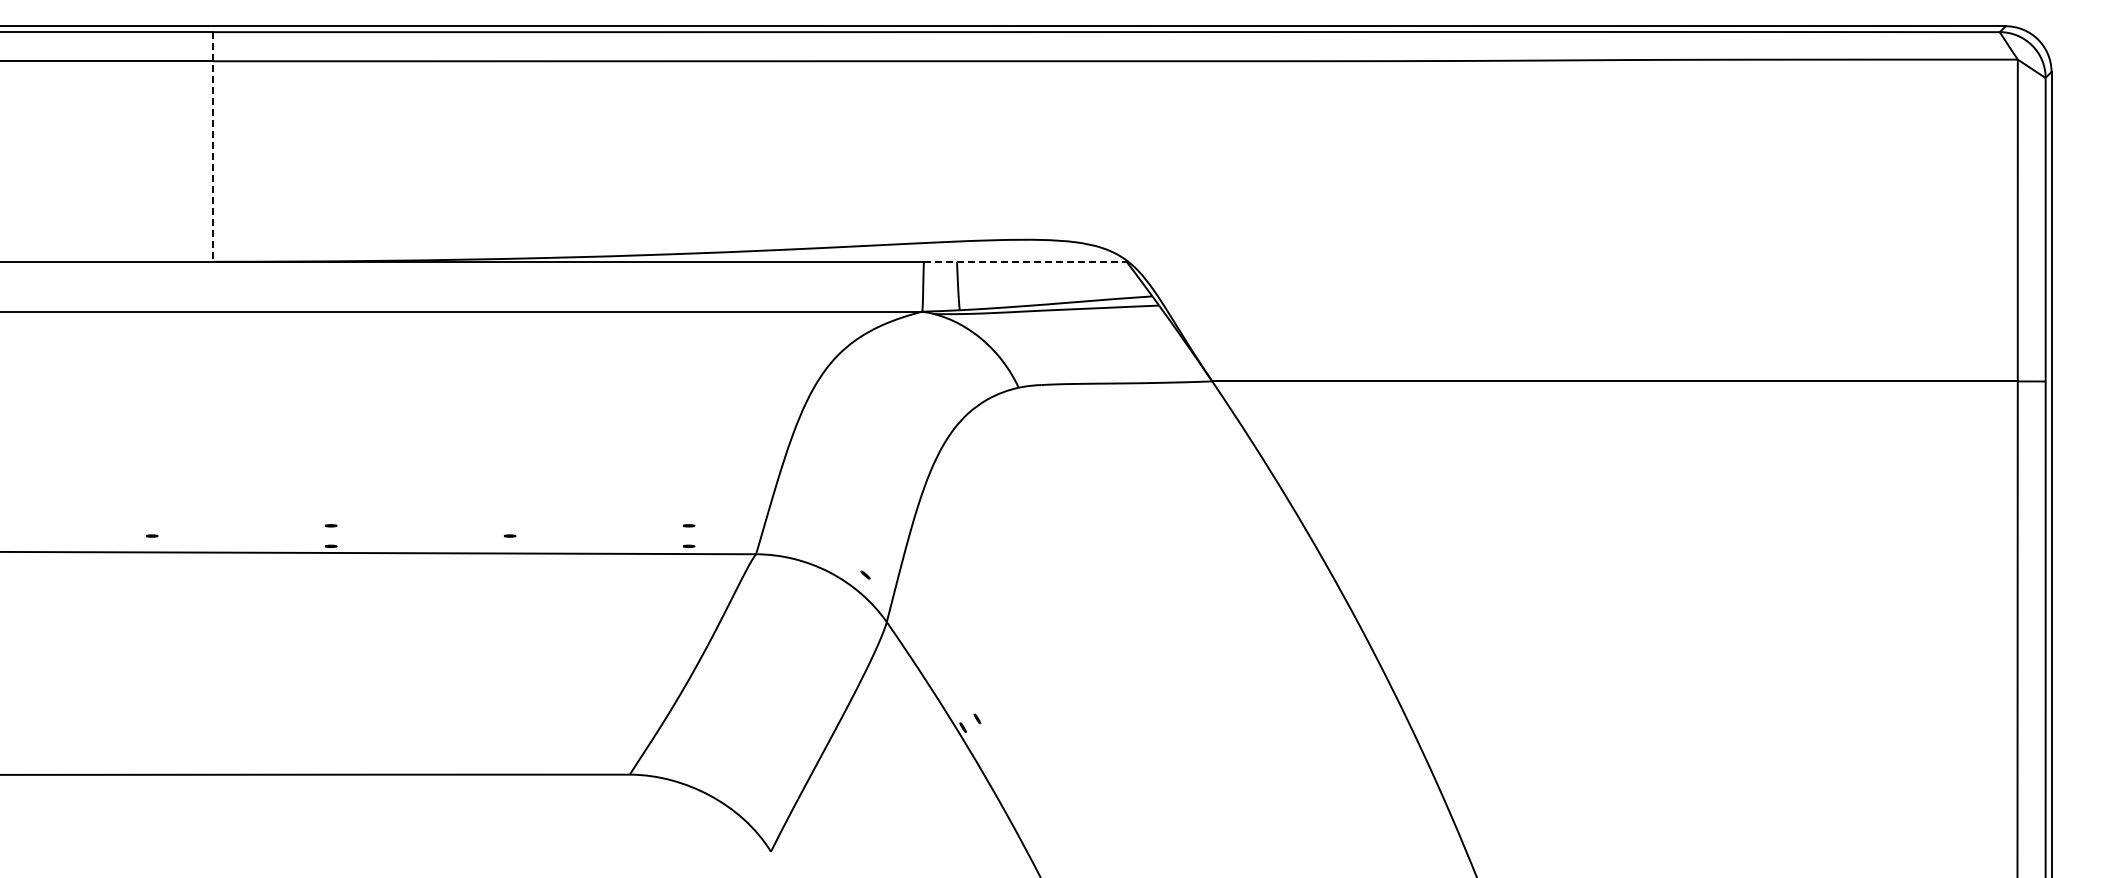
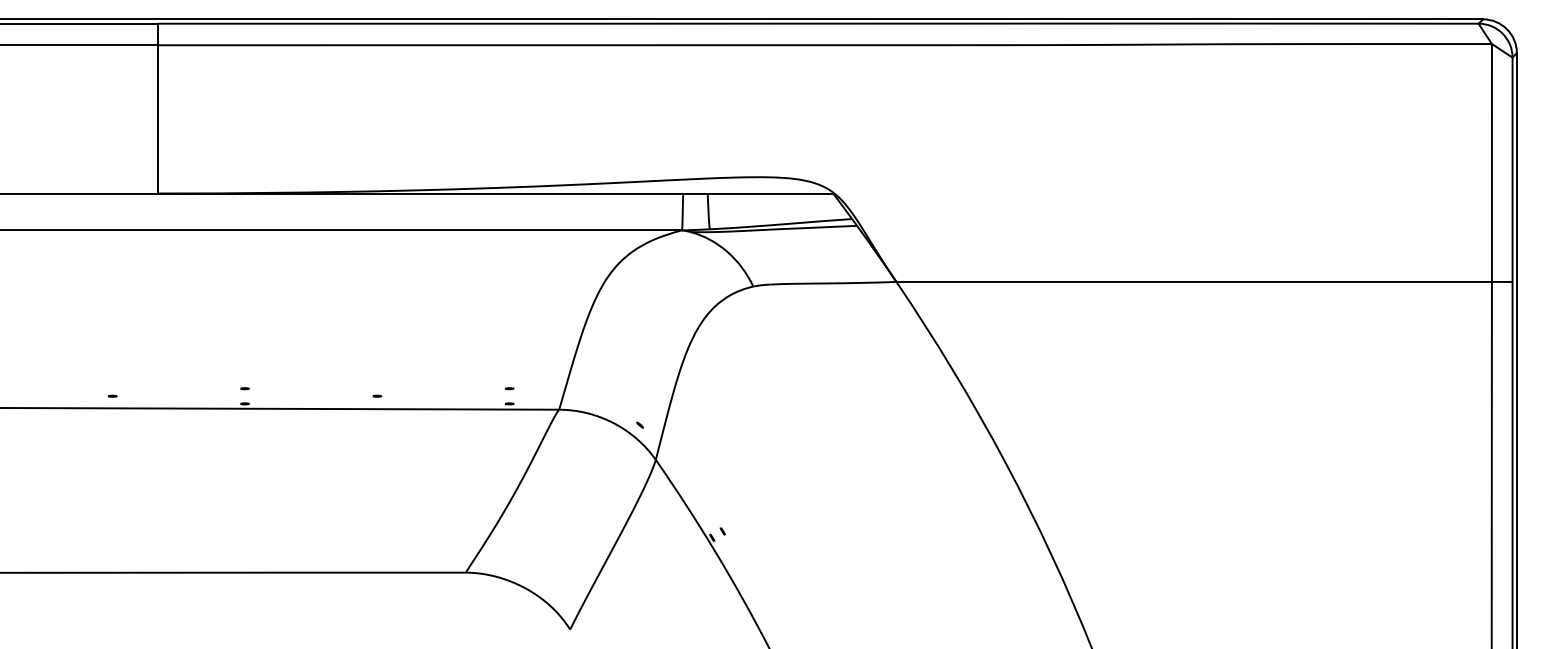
line: (213, 146) -> (158, 108), dashed -> solid
line: (1025, 261) -> (758, 193), dashed -> solid

